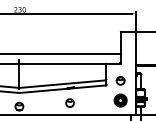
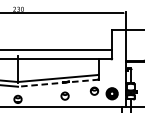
part: (120, 80) -> (94, 90), moved
line: (62, 89) -> (58, 83), solid -> dashed

